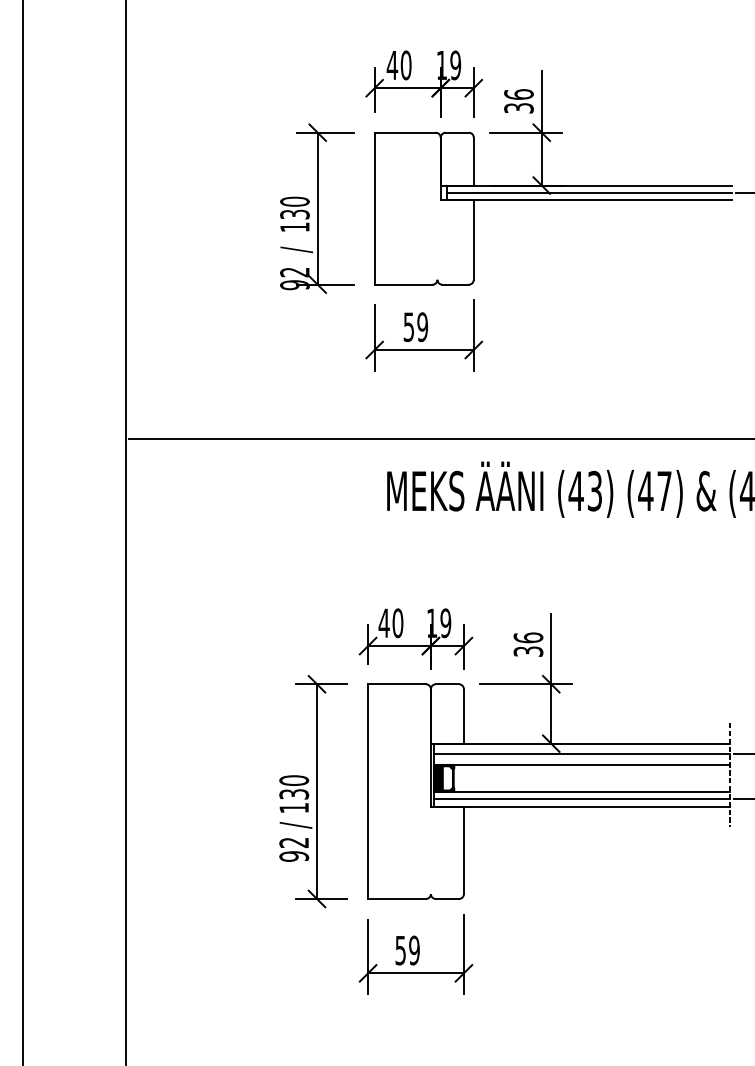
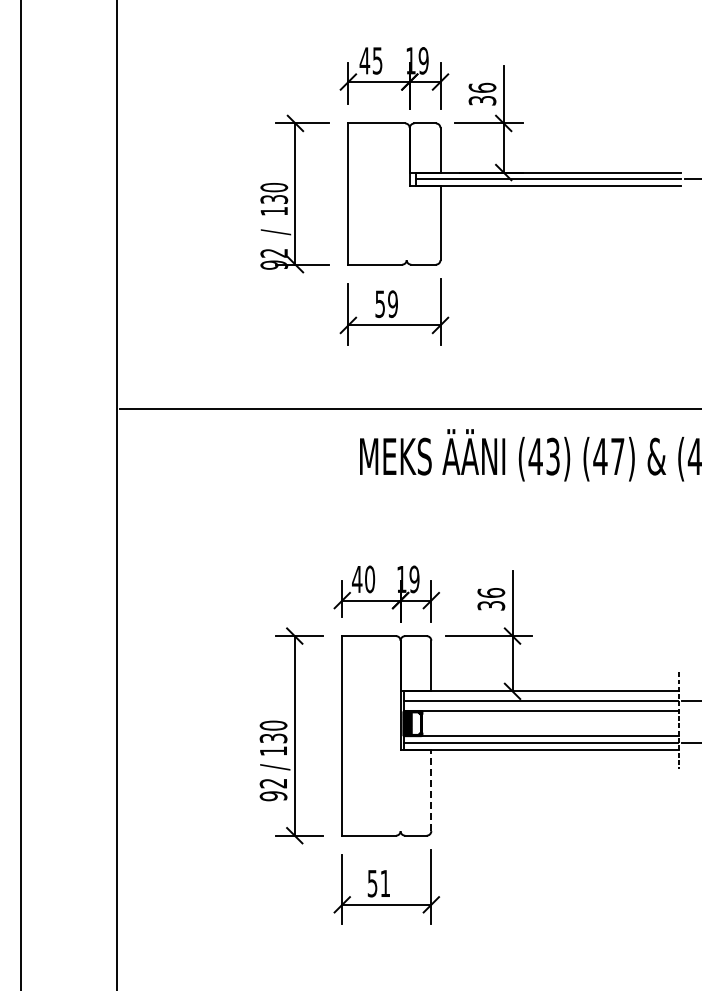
text: (406, 65) -> (377, 60), 40 -> 45
line: (464, 850) -> (431, 790), solid -> dashed
text: (414, 950) -> (385, 883), 59 -> 51

